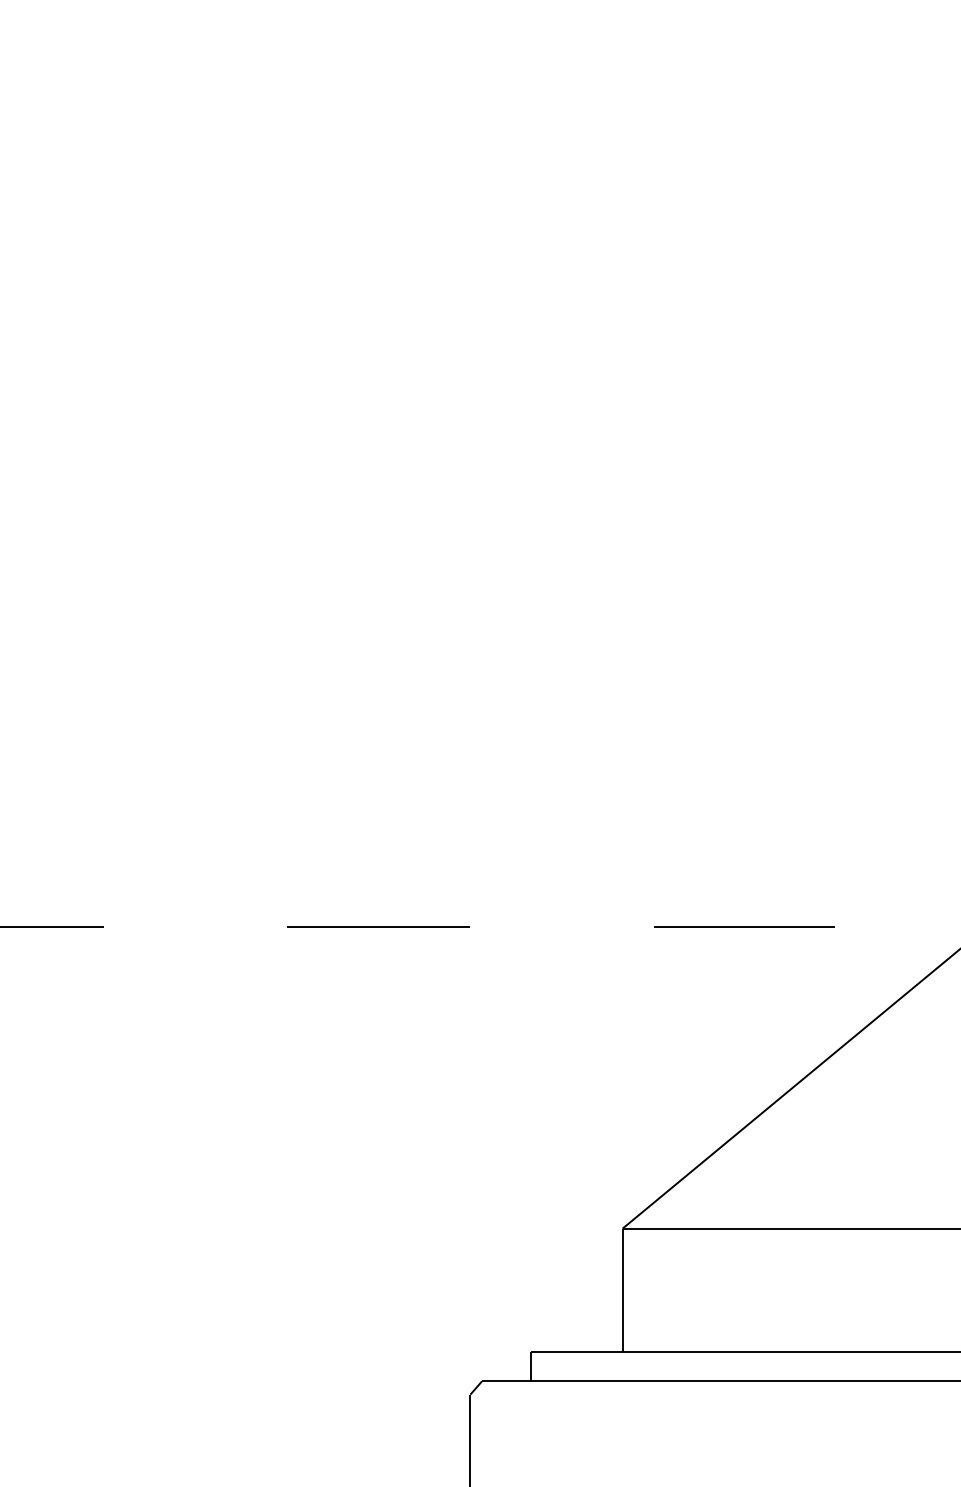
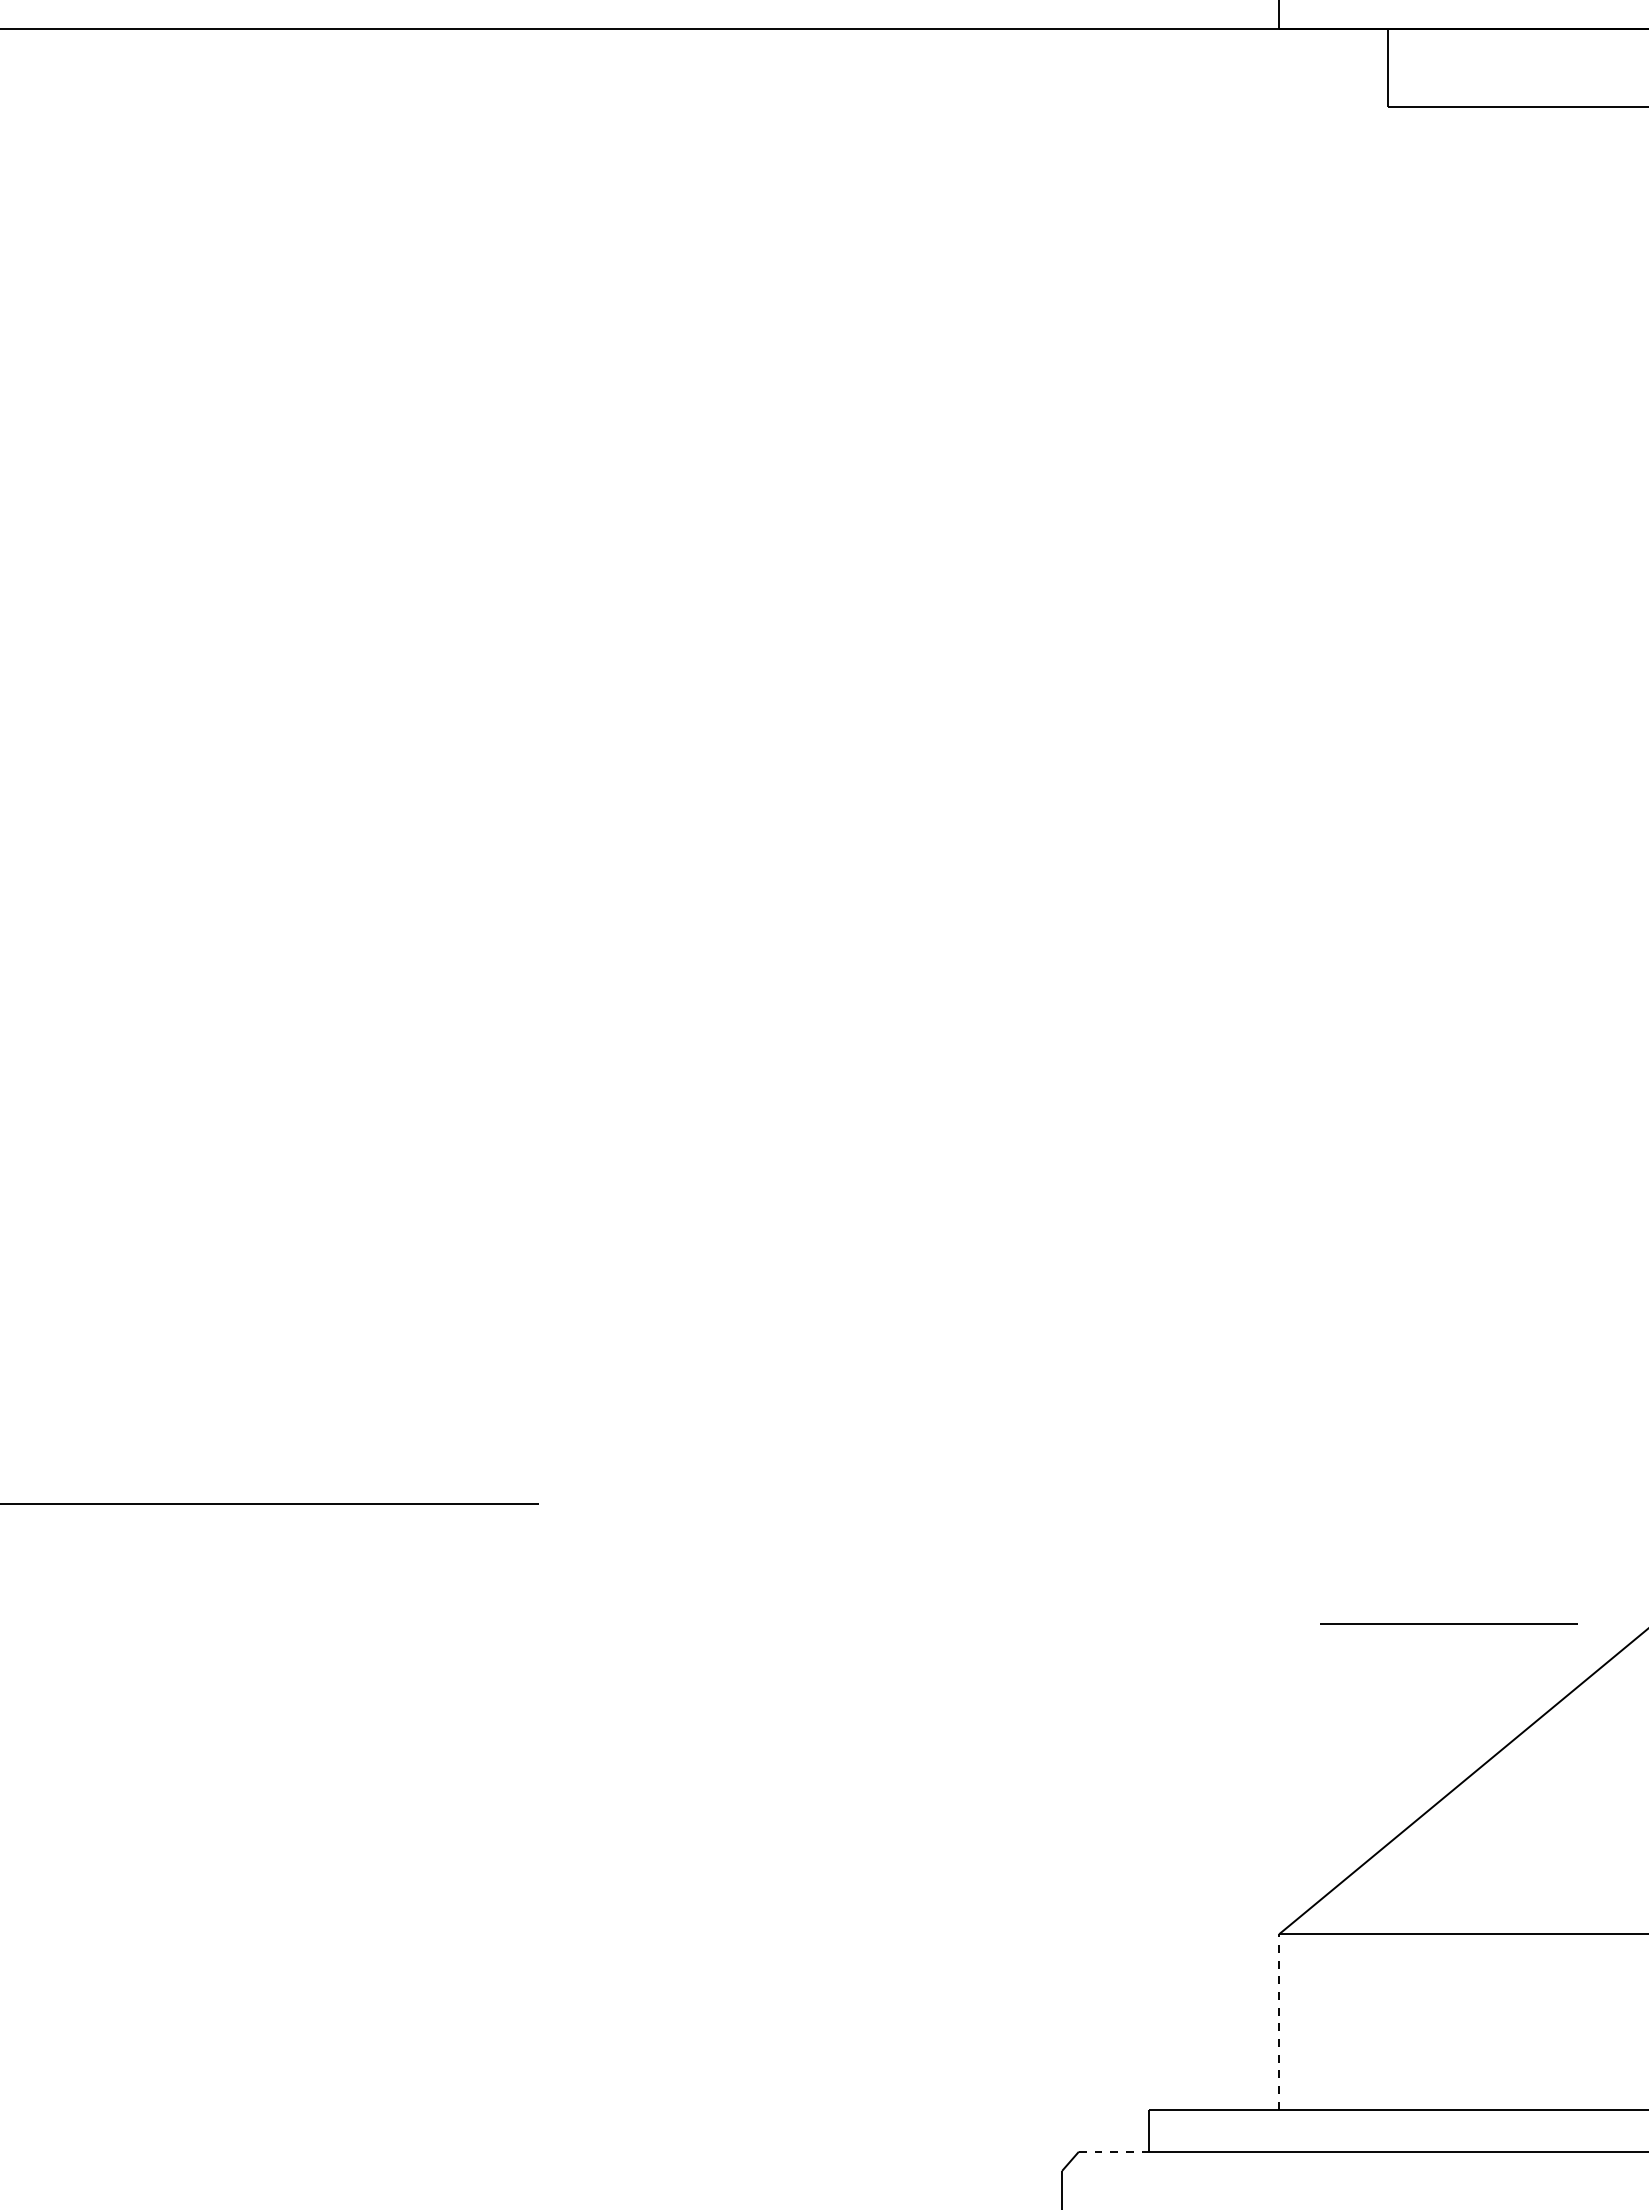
line: (378, 926) -> (931, 1503), removed
line: (744, 926) -> (1448, 1623), moved
line: (622, 1289) -> (1279, 2021), solid -> dashed
line: (506, 1381) -> (1113, 2151), solid -> dashed

